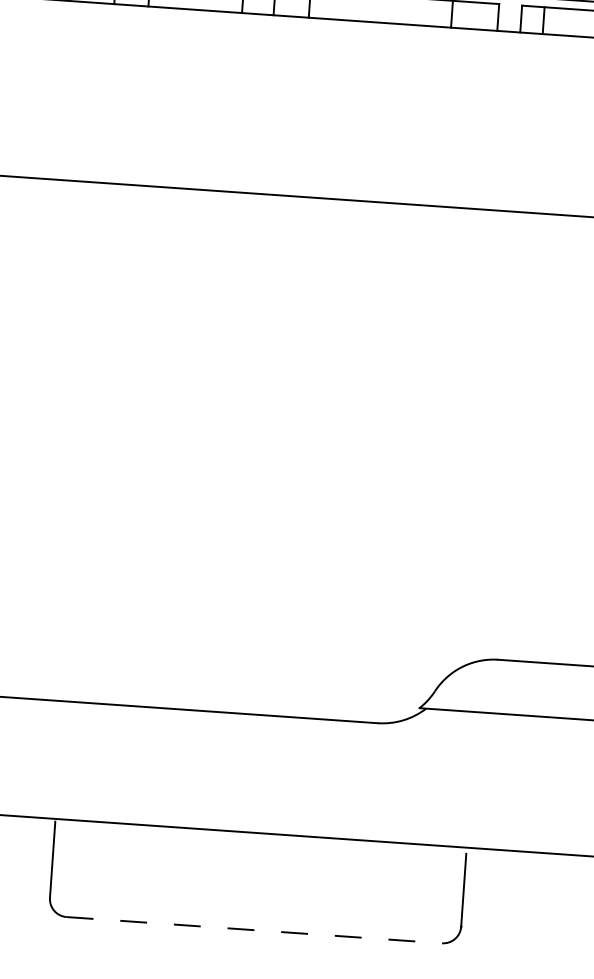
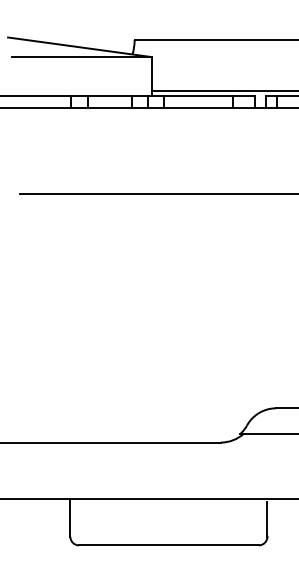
line: (253, 930) -> (168, 545), dashed -> solid

